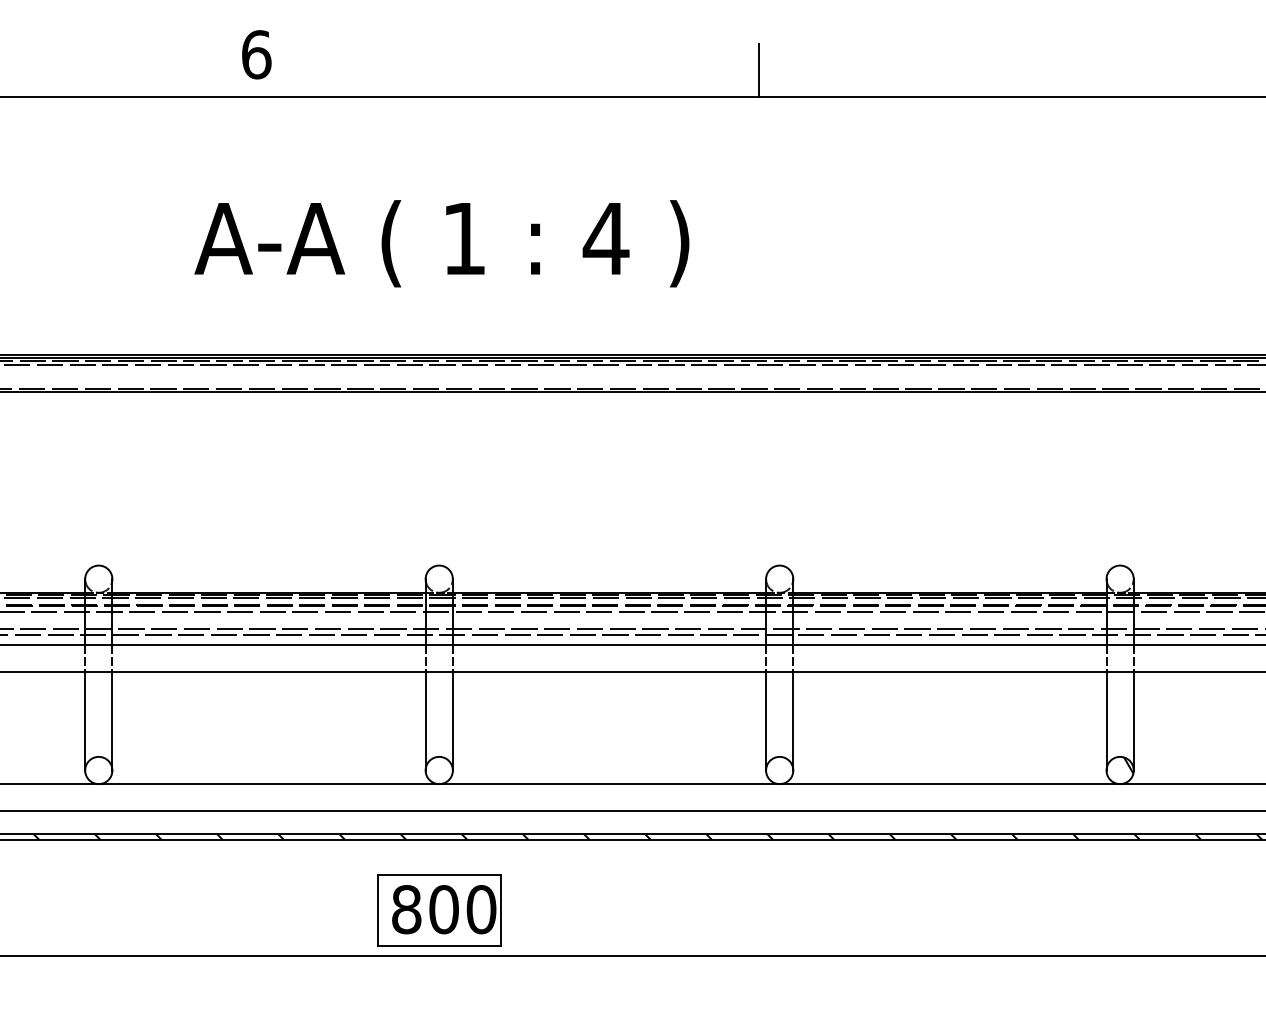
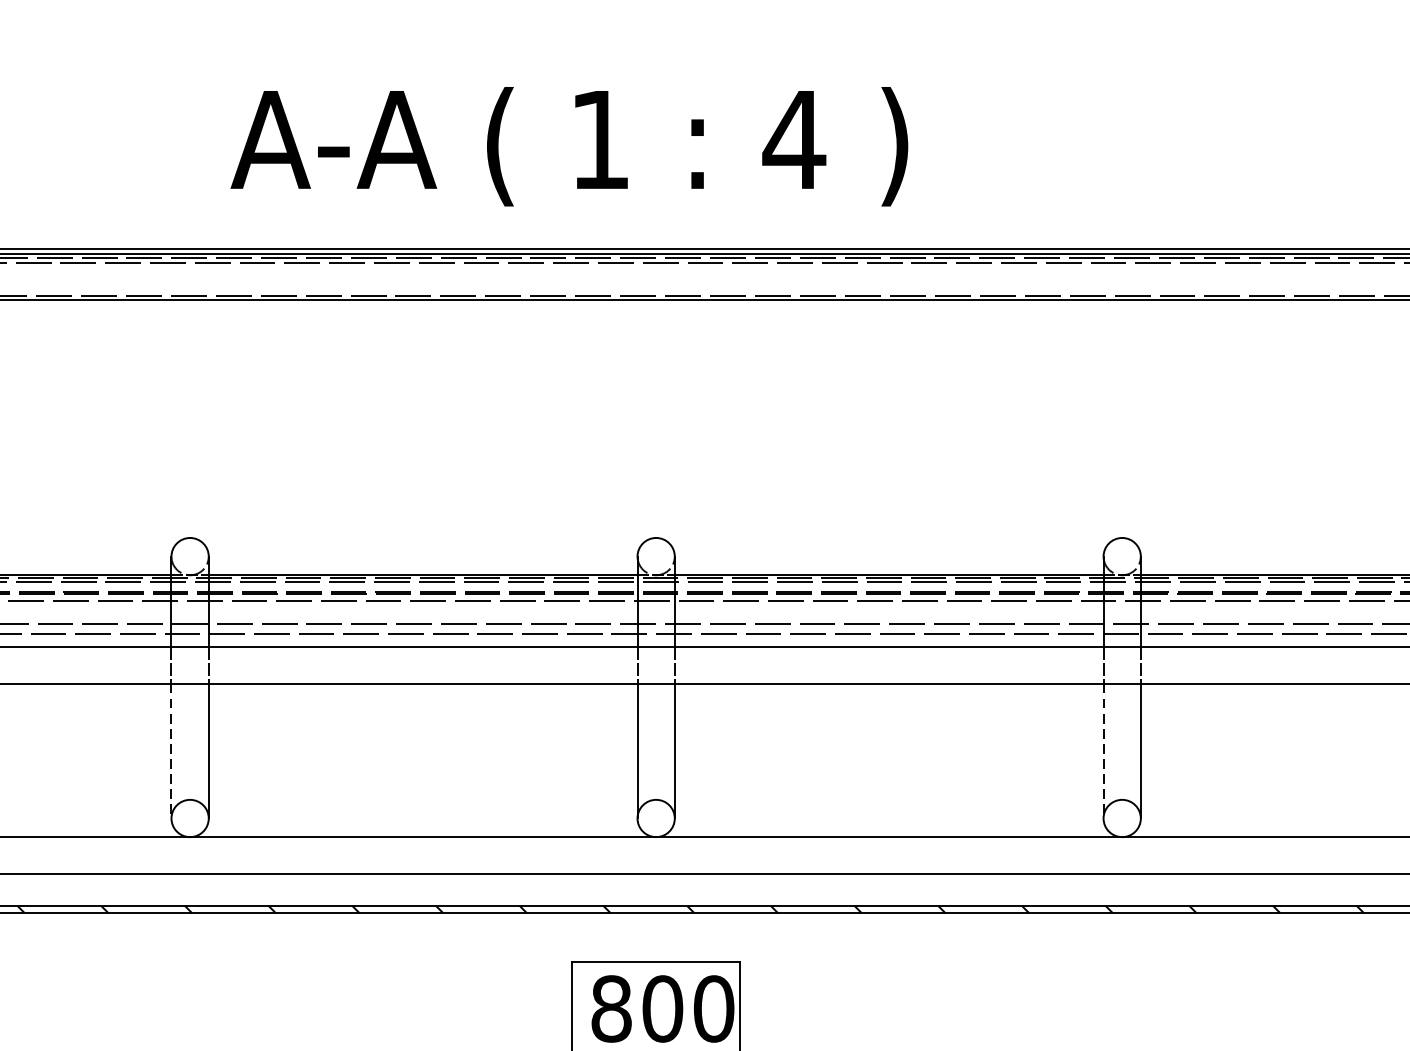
text: (441, 243) -> (568, 146), moved
line: (85, 721) -> (171, 751), solid -> dashed
line: (766, 721) -> (1104, 751), solid -> dashed

